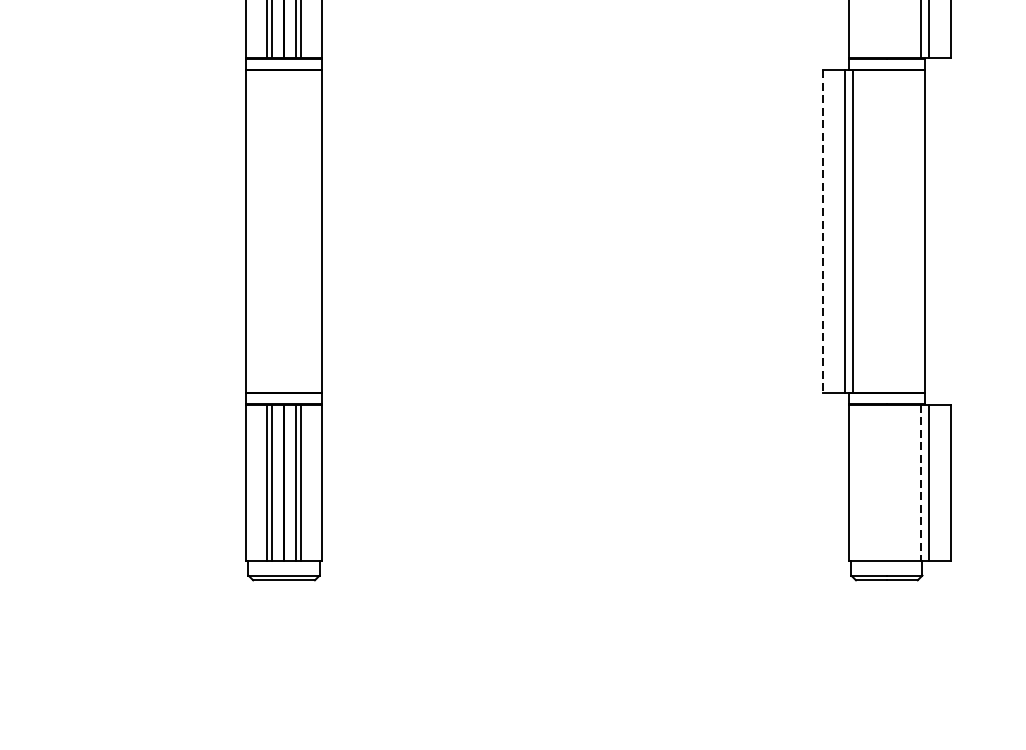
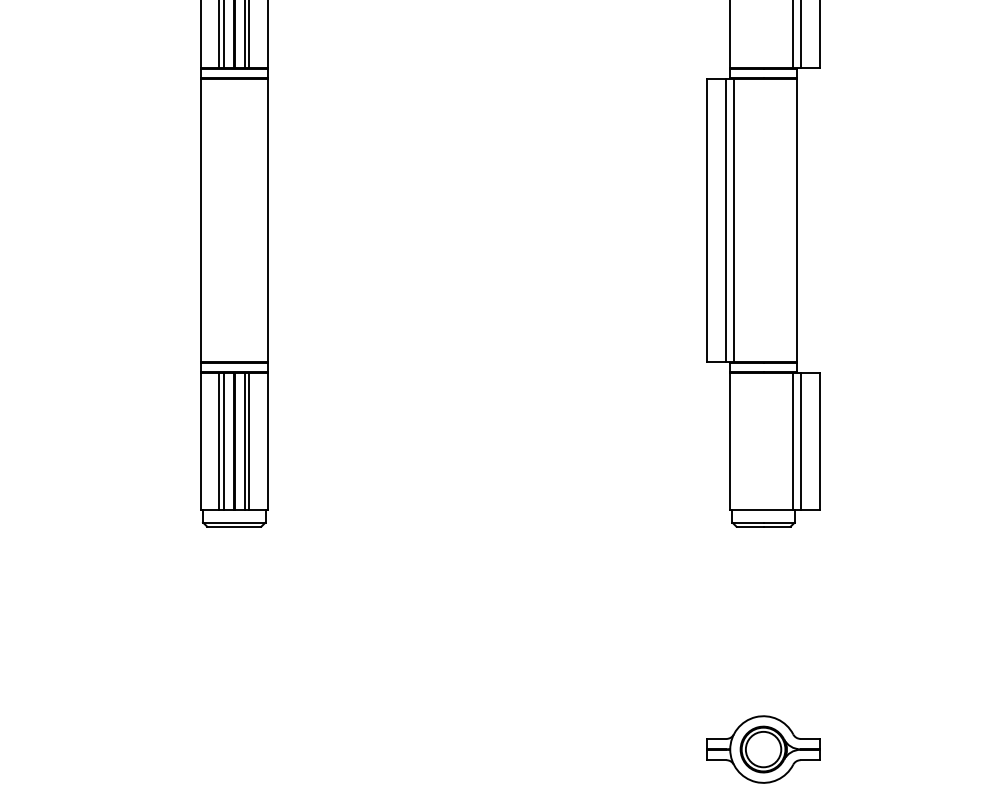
line: (823, 231) -> (707, 220), dashed -> solid
line: (920, 483) -> (793, 441), dashed -> solid

